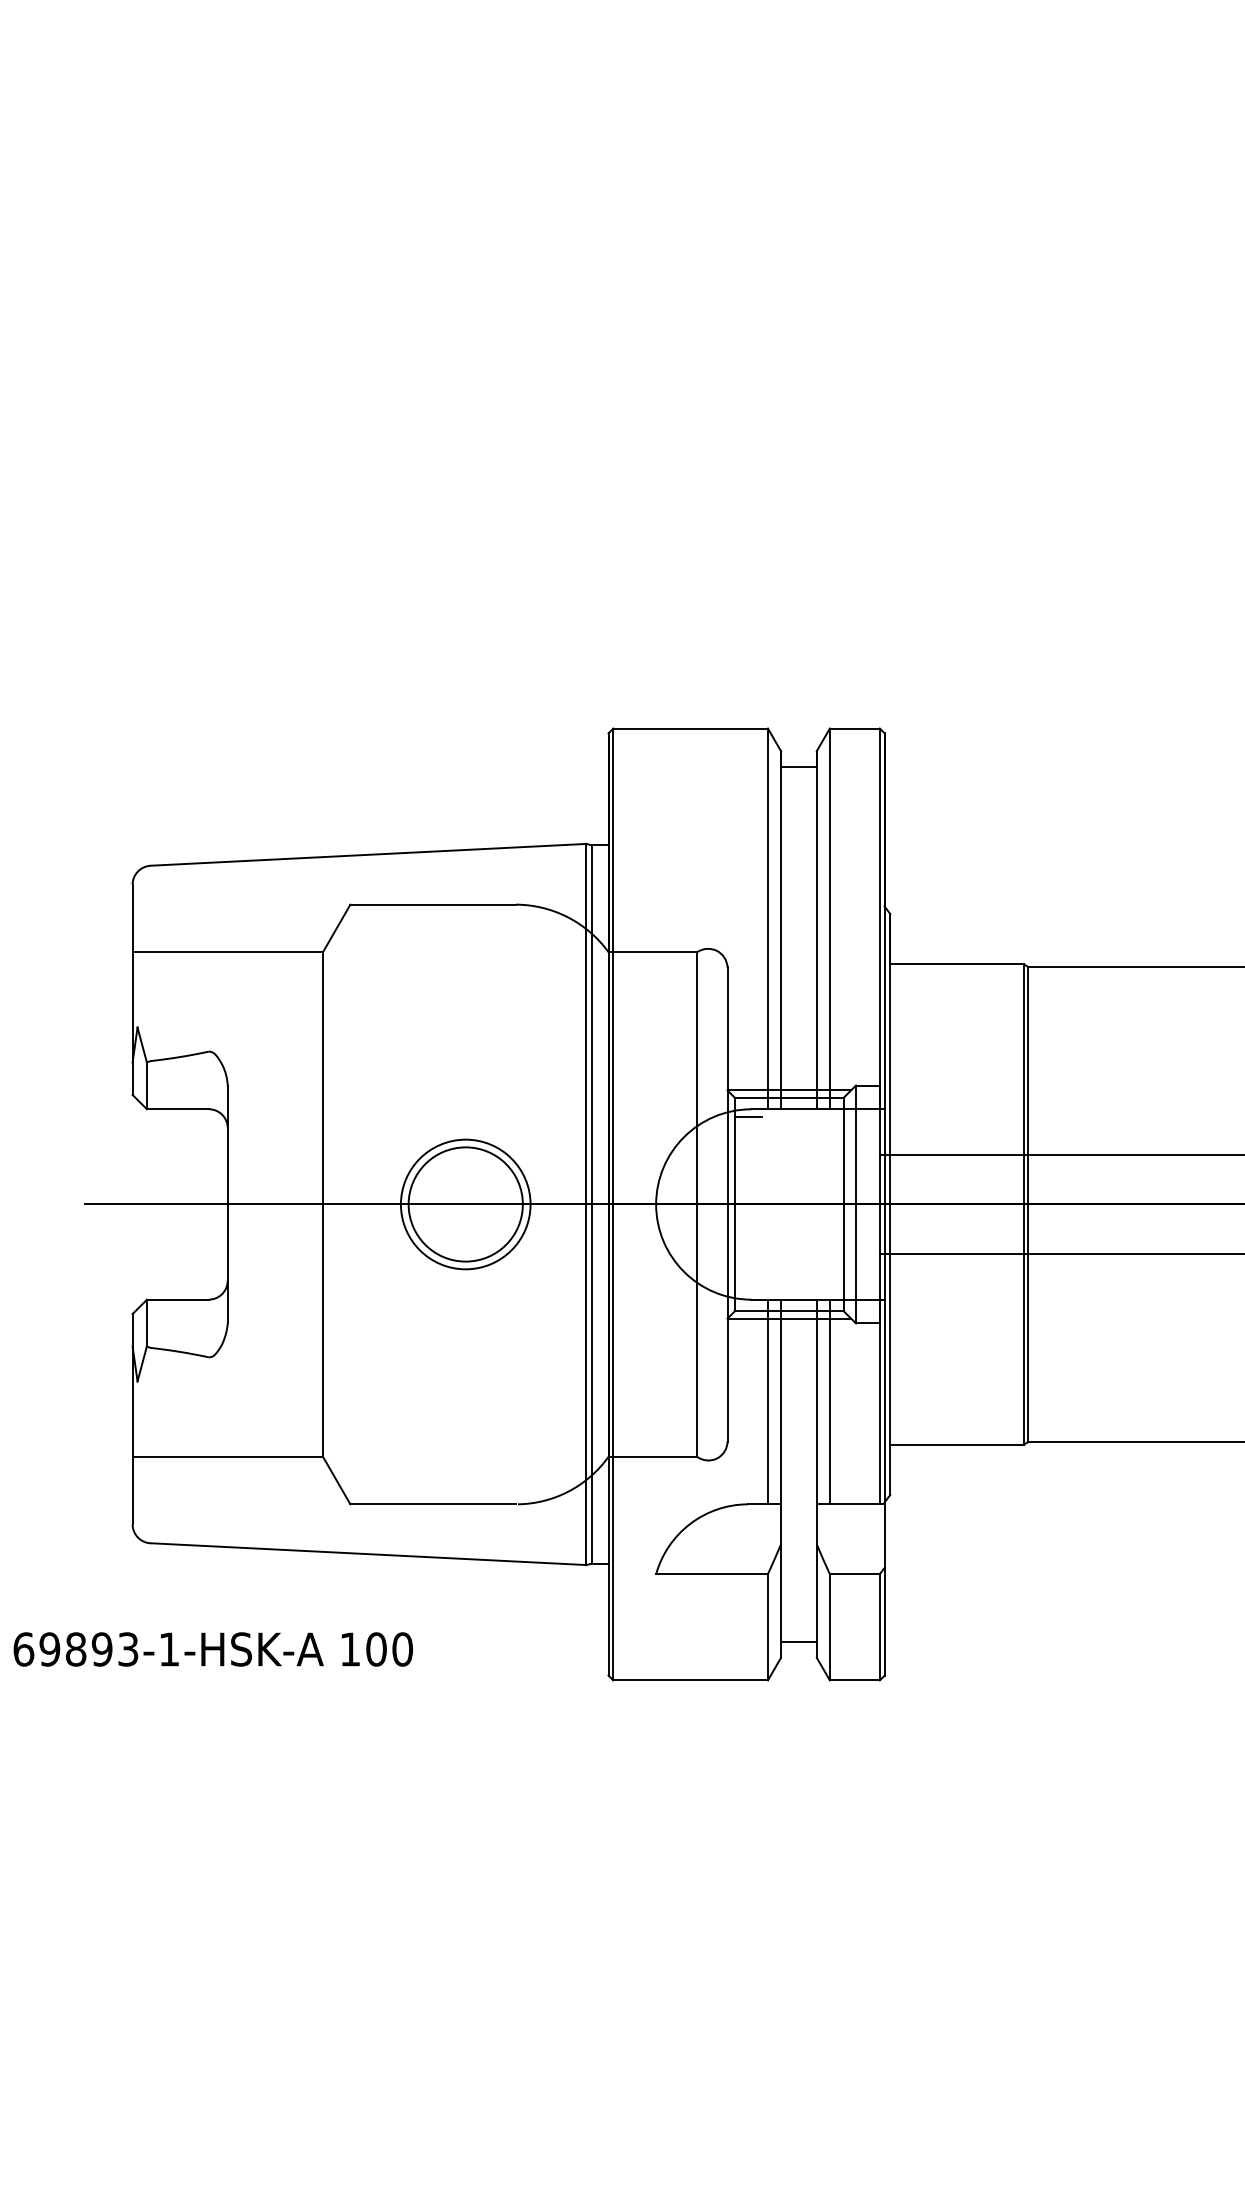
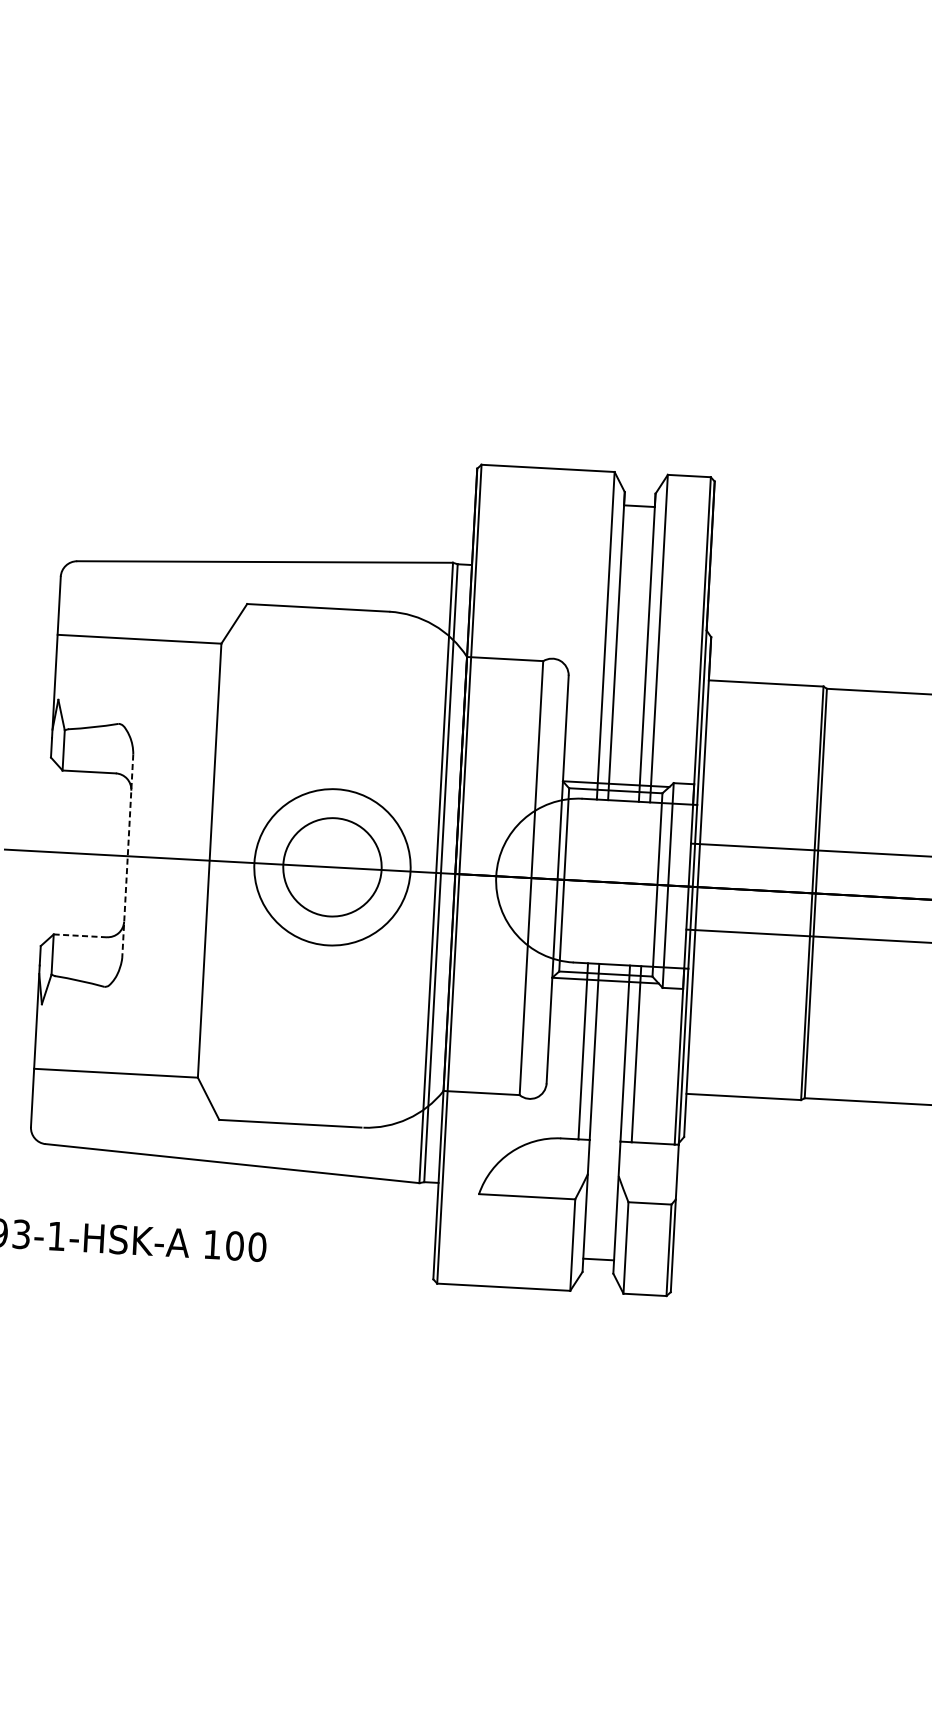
line: (748, 1117) -> (579, 805), removed
line: (227, 1204) -> (127, 856), solid -> dashed
circle: (465, 1204) -> (332, 867), size x1.4
line: (177, 1299) -> (80, 935), solid -> dashed

